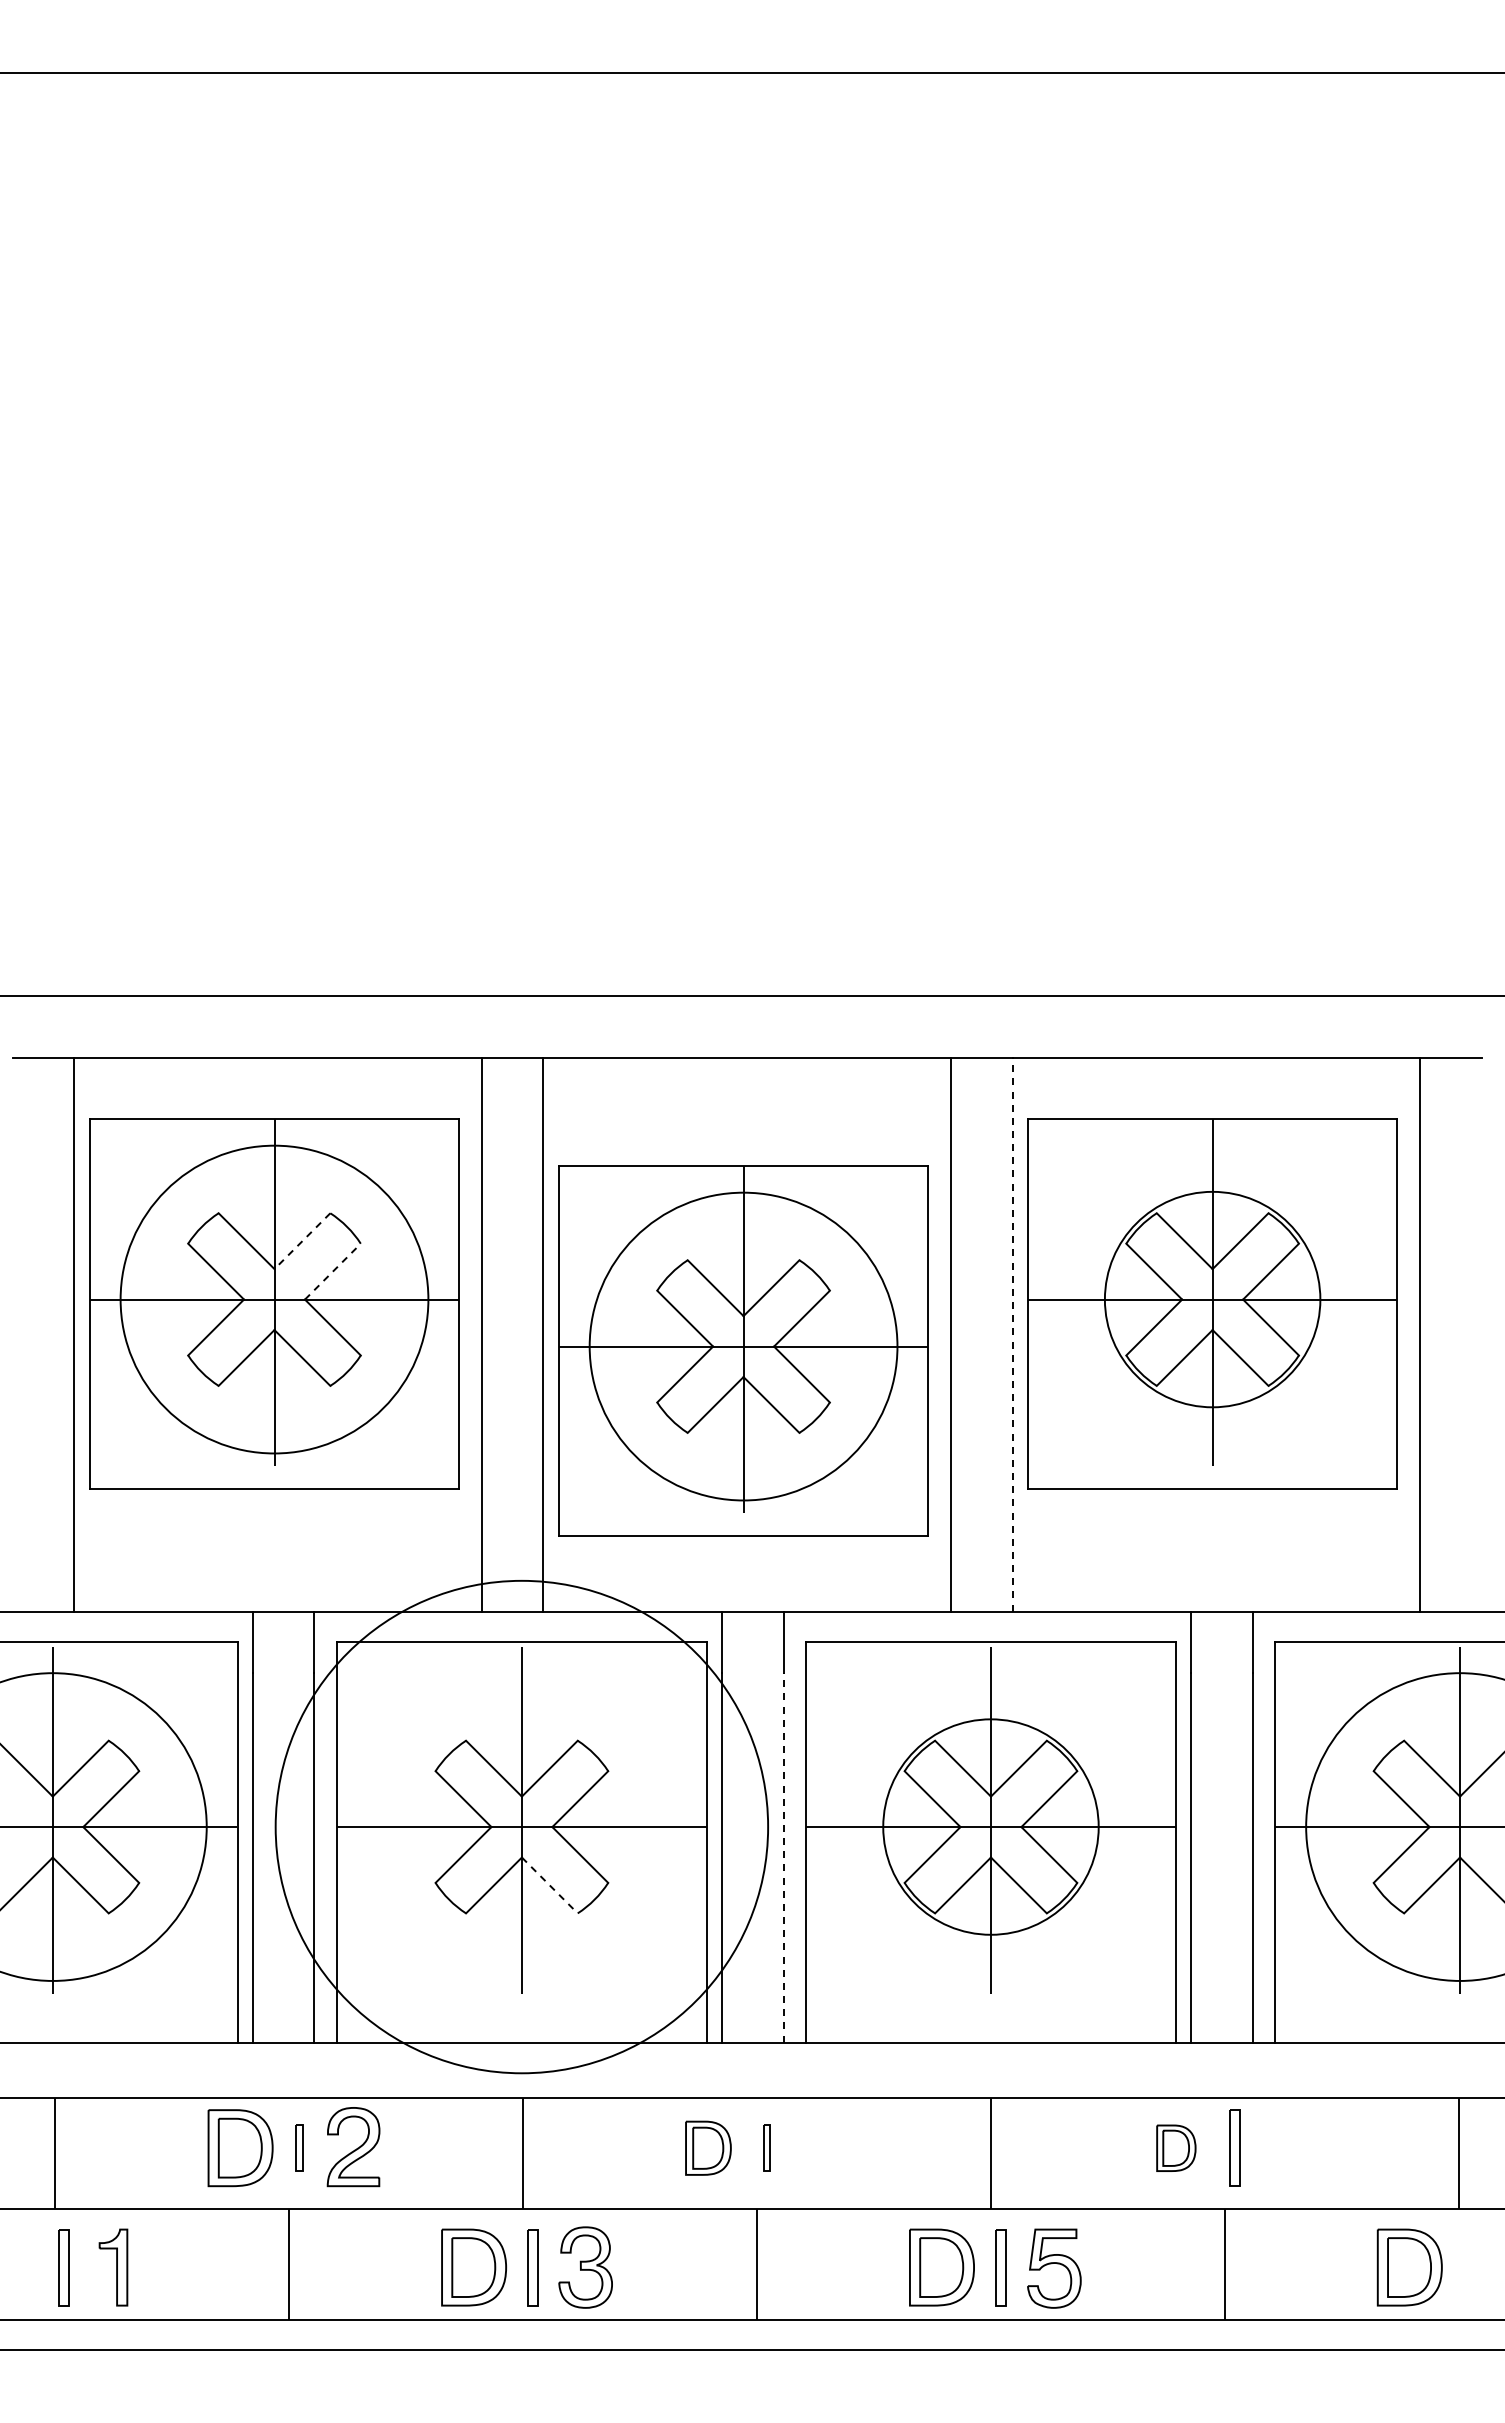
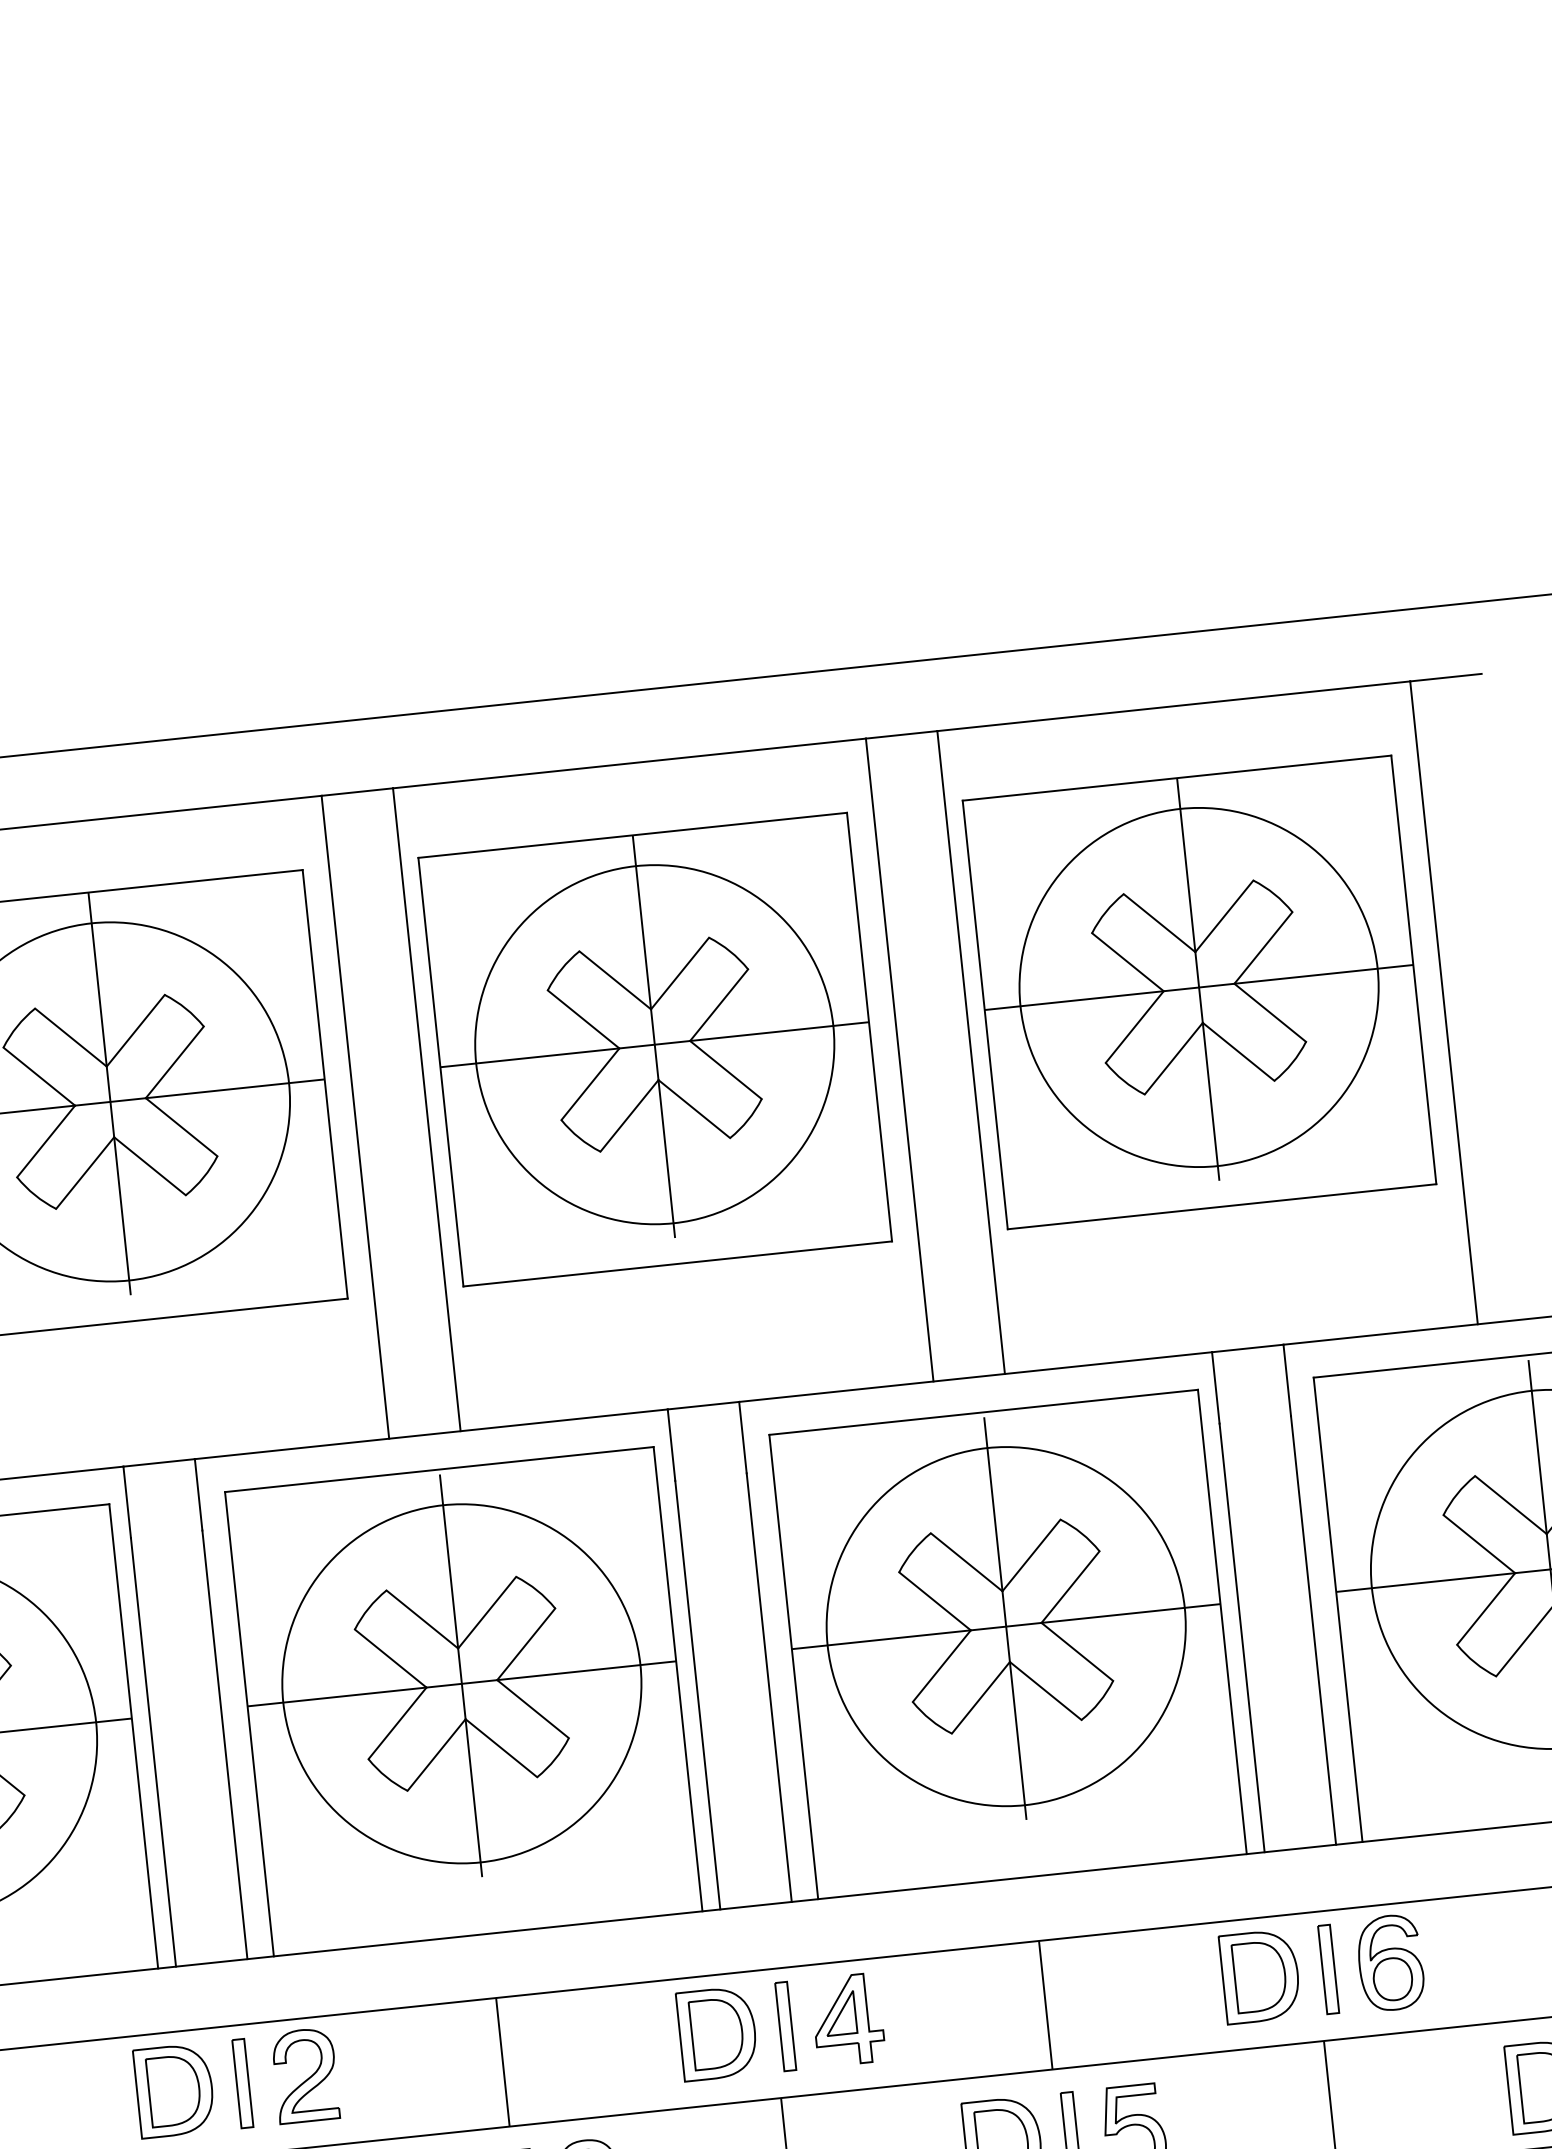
line: (302, 1241) -> (135, 1031), dashed -> solid
line: (333, 1271) -> (175, 1062), dashed -> solid
circle: (1212, 1299) -> (1198, 987), size x1.43
line: (1012, 1334) -> (971, 1052), dashed -> solid
part: (743, 1350) -> (655, 1049), moved
circle: (521, 1826) -> (461, 1683), size x0.62
circle: (990, 1826) -> (1005, 1626), size x1.43
line: (783, 1857) -> (769, 1687), dashed -> solid
line: (550, 1885) -> (502, 1748), dashed -> solid
part: (299, 2147) -> (242, 2082), size x1.67
part: (766, 2147) -> (784, 2025), size x1.67
part: (708, 2148) -> (717, 2034), size x1.43
part: (820, 2148) -> (847, 2020), added
part: (1176, 2148) -> (1260, 1977), size x1.67
part: (1288, 2148) -> (1390, 1963), added

